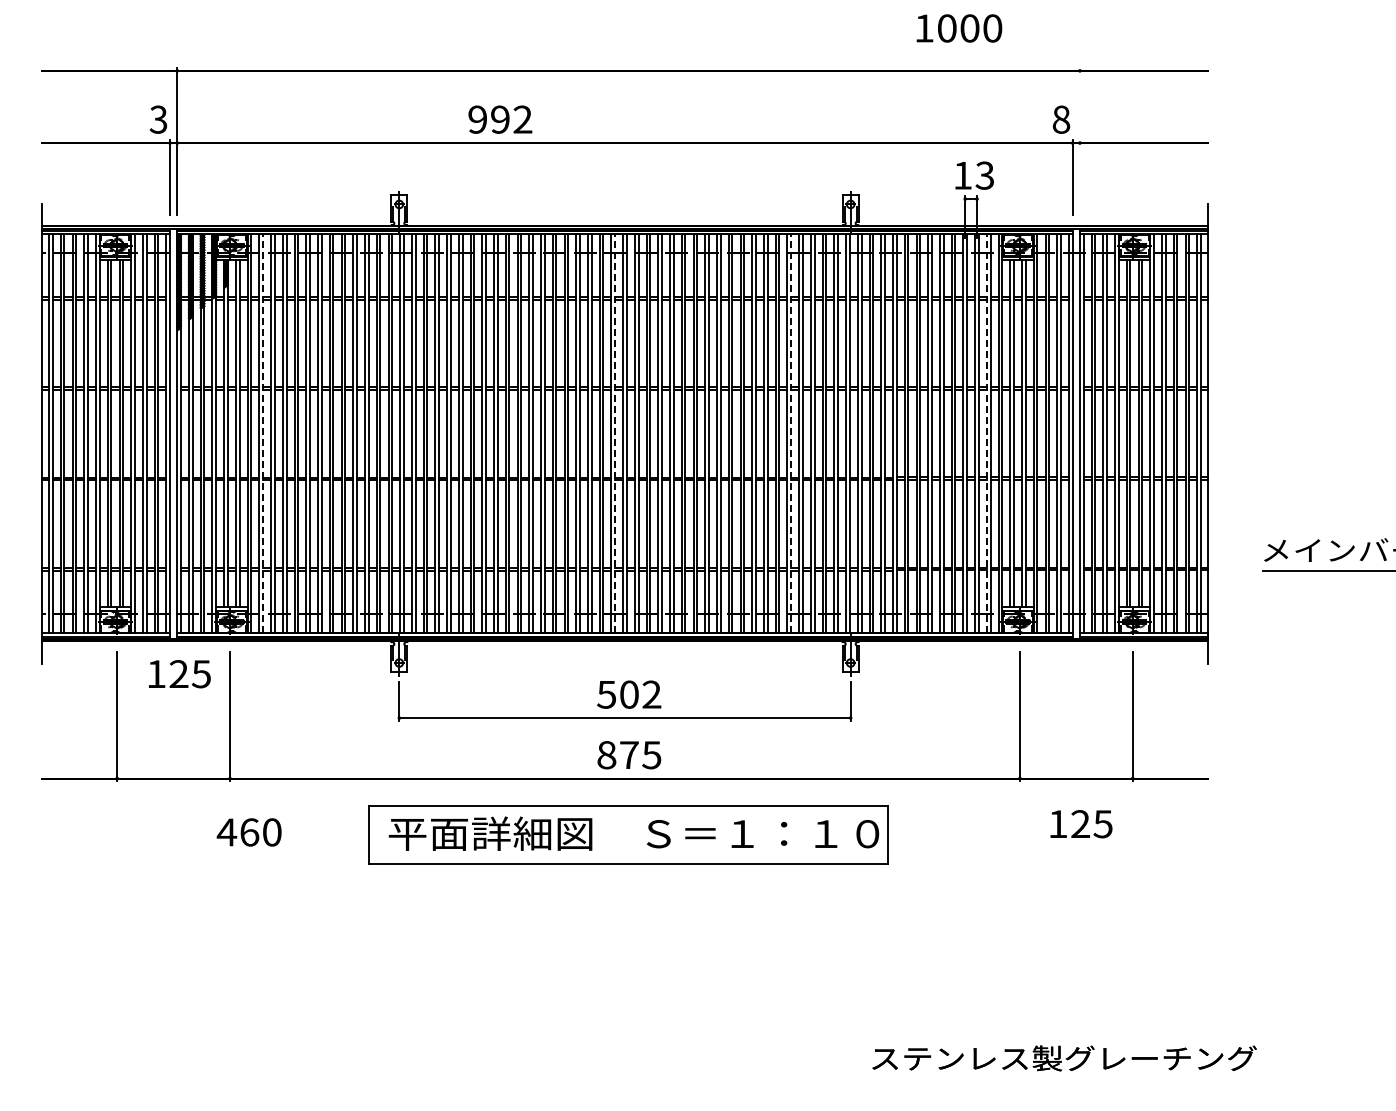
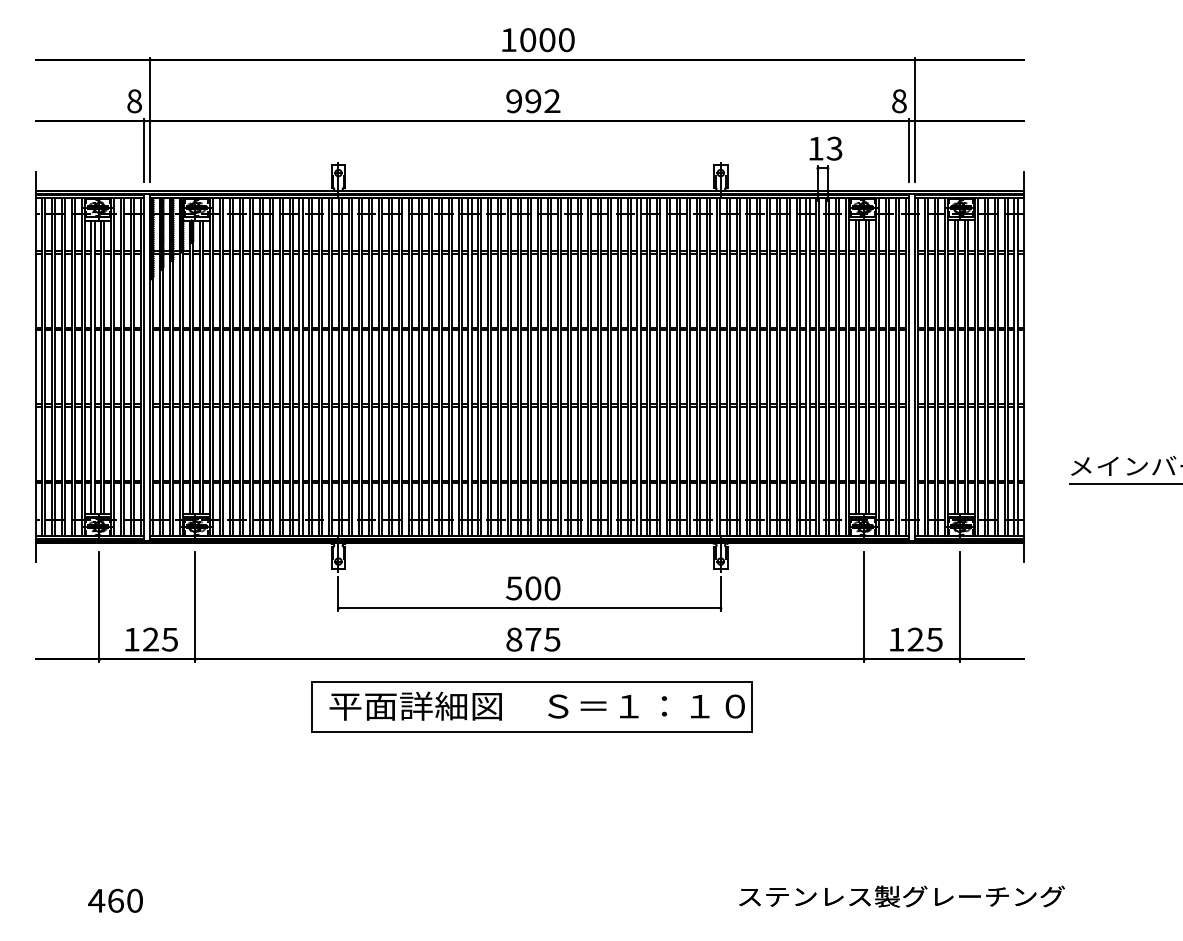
text: (959, 28) -> (538, 40), moved
text: (158, 119) -> (134, 101), 3 -> 8
text: (500, 119) -> (533, 101), moved
line: (1079, 141) -> (914, 119), added
line: (263, 433) -> (223, 367), dashed -> solid
line: (615, 433) -> (521, 367), dashed -> solid
line: (791, 433) -> (670, 367), dashed -> solid
line: (986, 433) -> (835, 367), dashed -> solid
text: (179, 674) -> (151, 639), moved
text: (651, 694) -> (552, 588), 502 -> 500
text: (1081, 824) -> (916, 639), moved
text: (248, 832) -> (114, 900), moved

